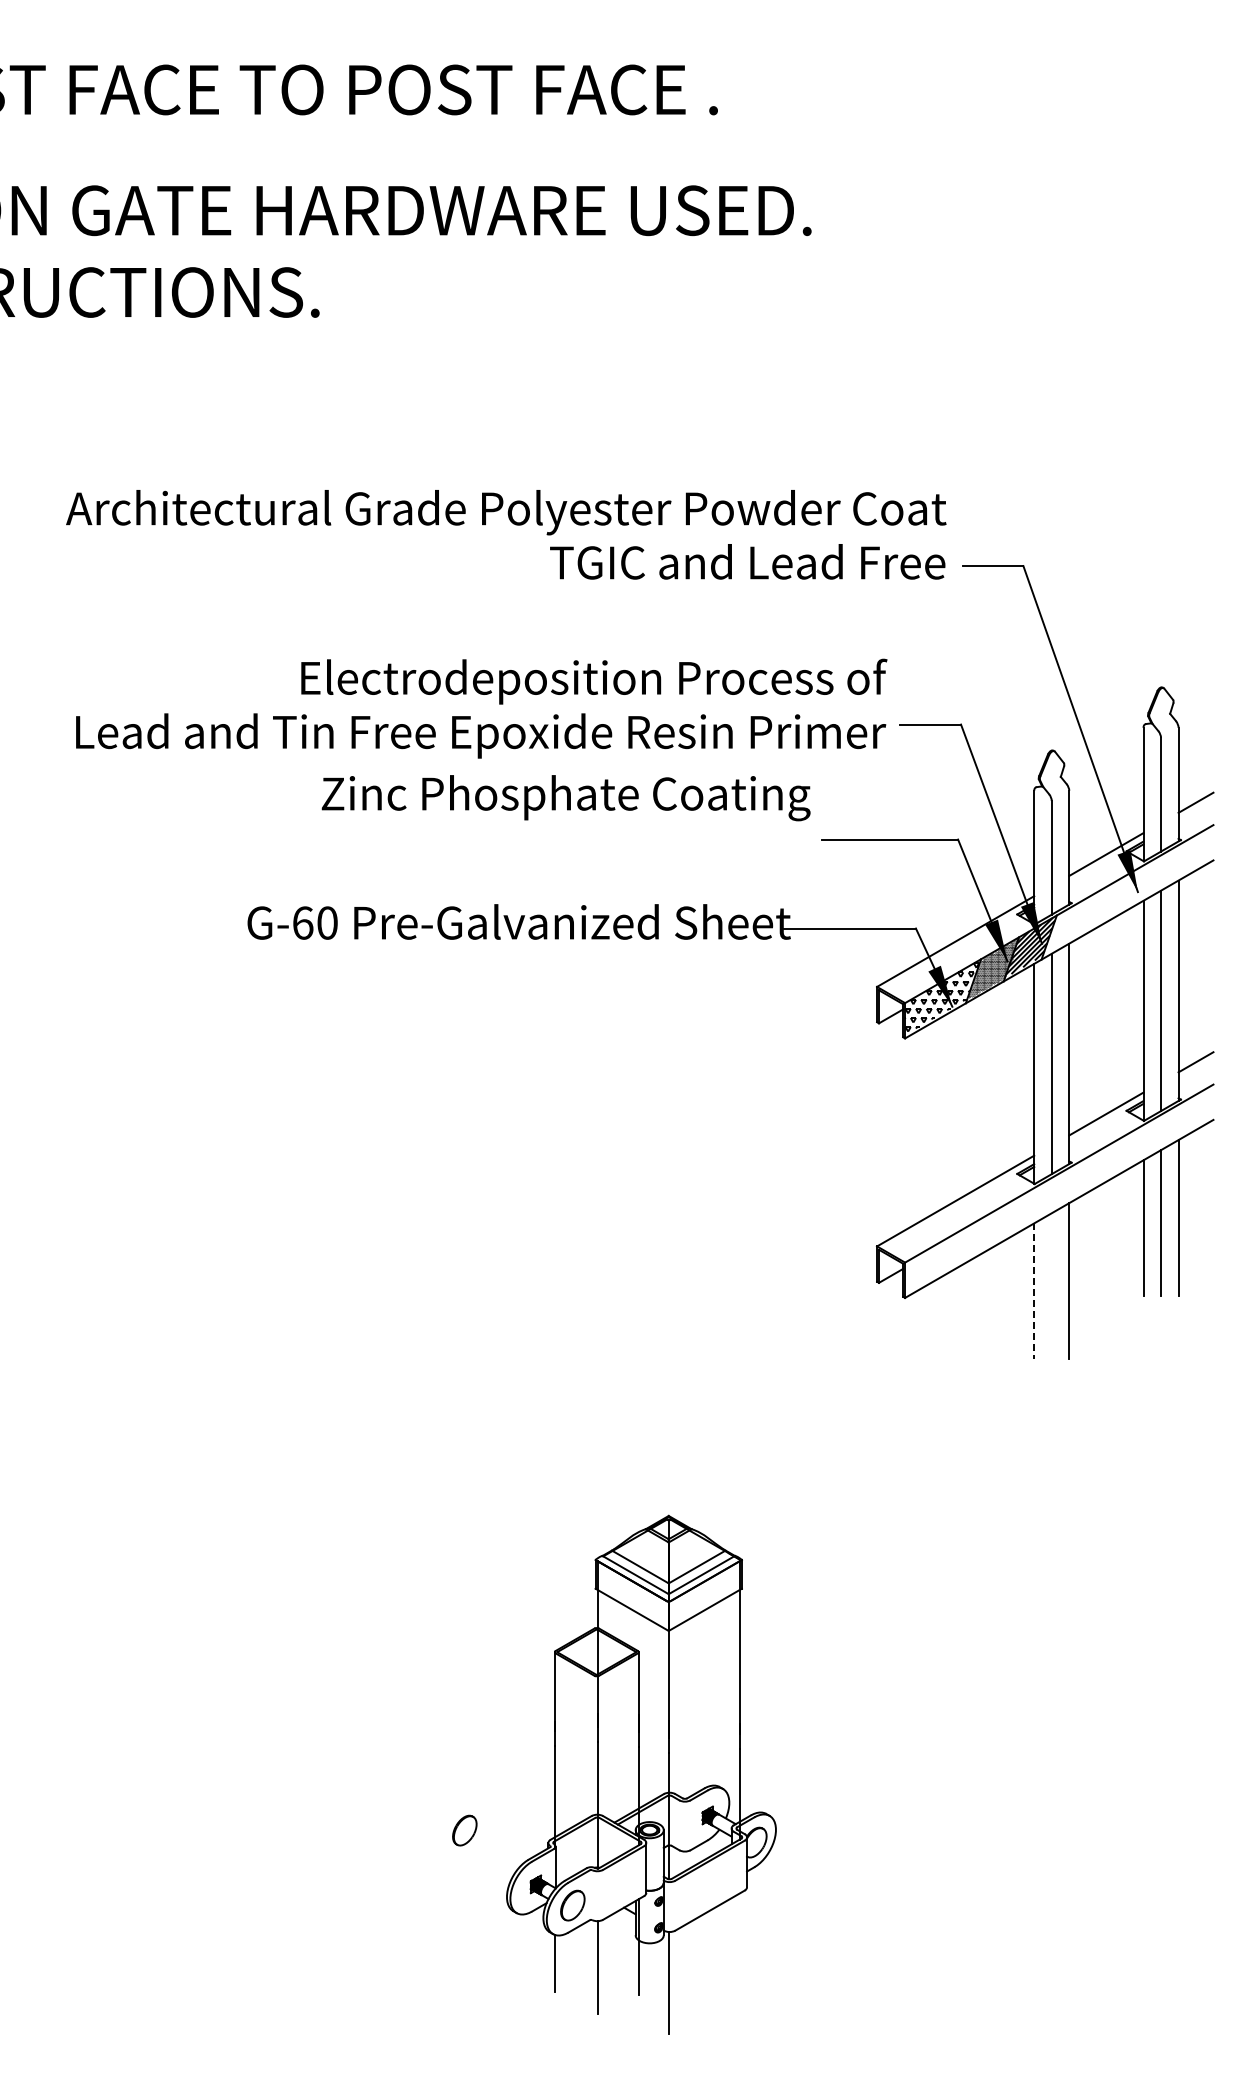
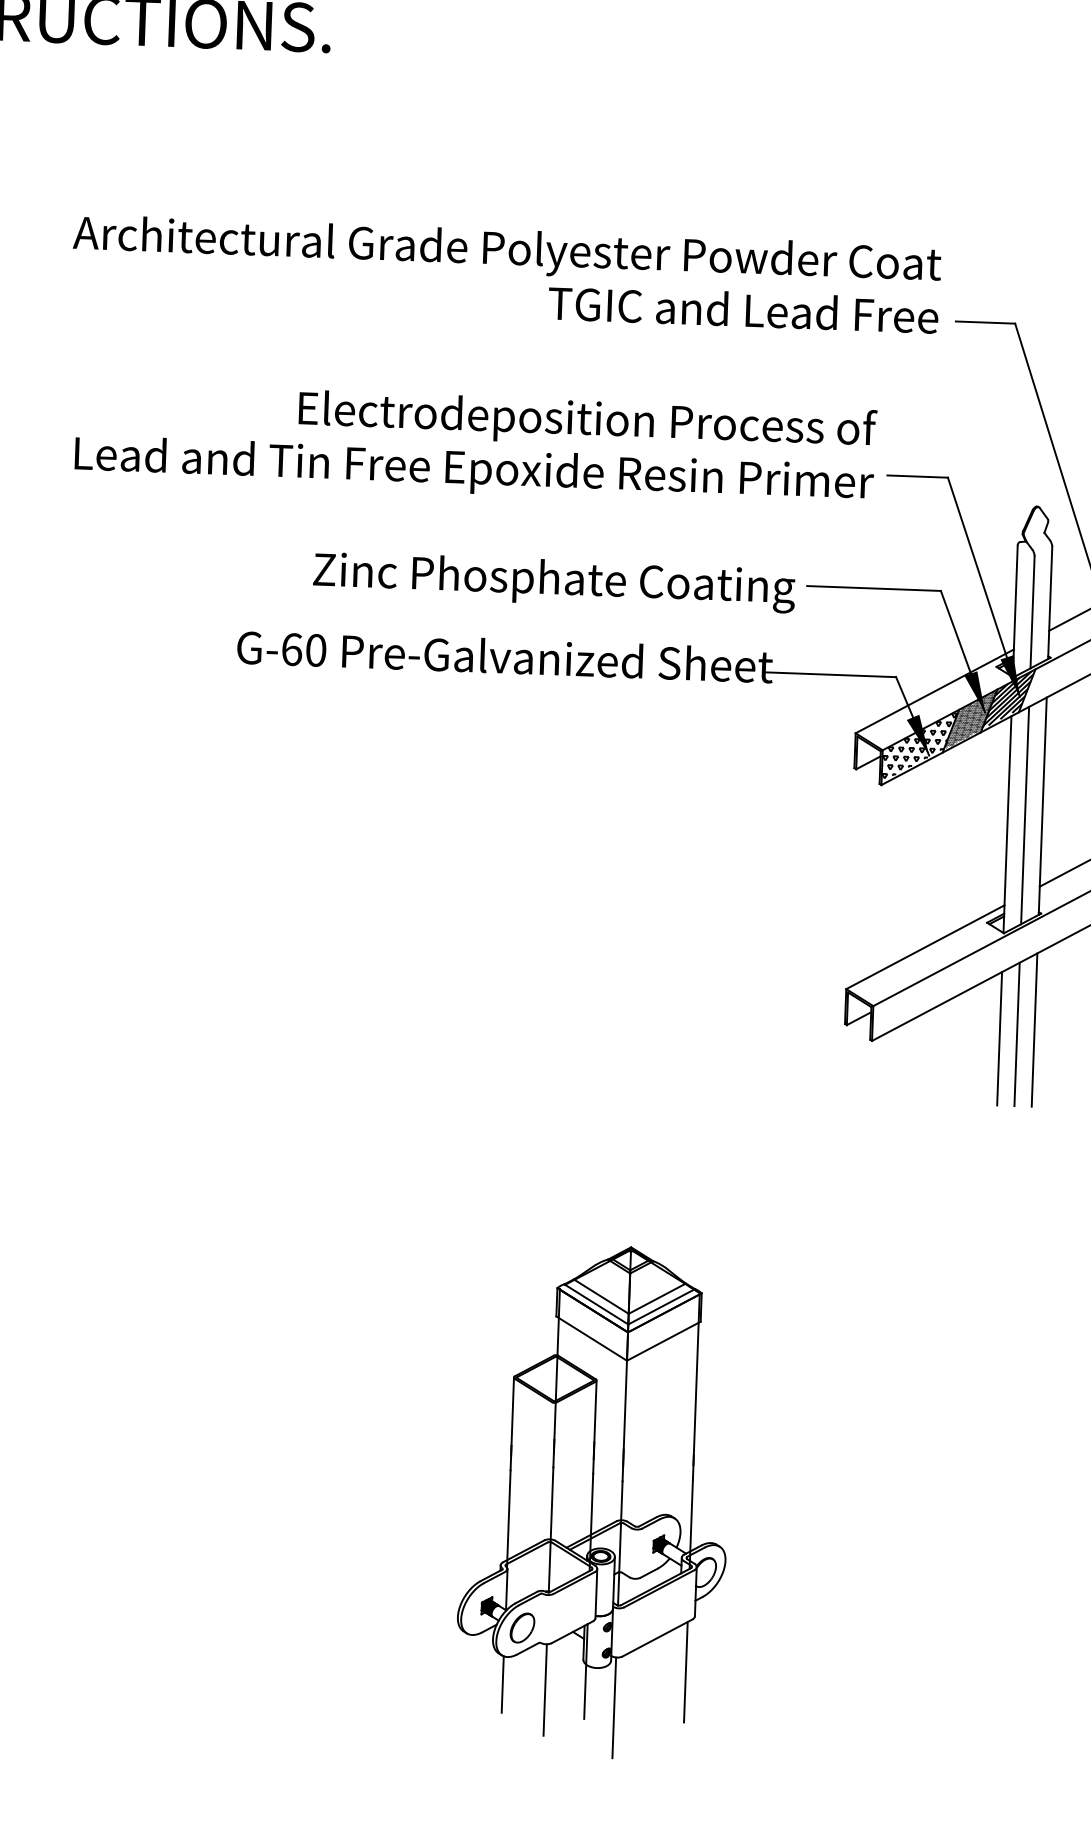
text: (565, 798) -> (553, 582), moved
line: (1051, 1285) -> (1016, 1033), added
line: (1034, 1291) -> (999, 1039), dashed -> solid
part: (464, 1830) -> (418, 1550), removed
line: (739, 1944) -> (685, 1672), added

